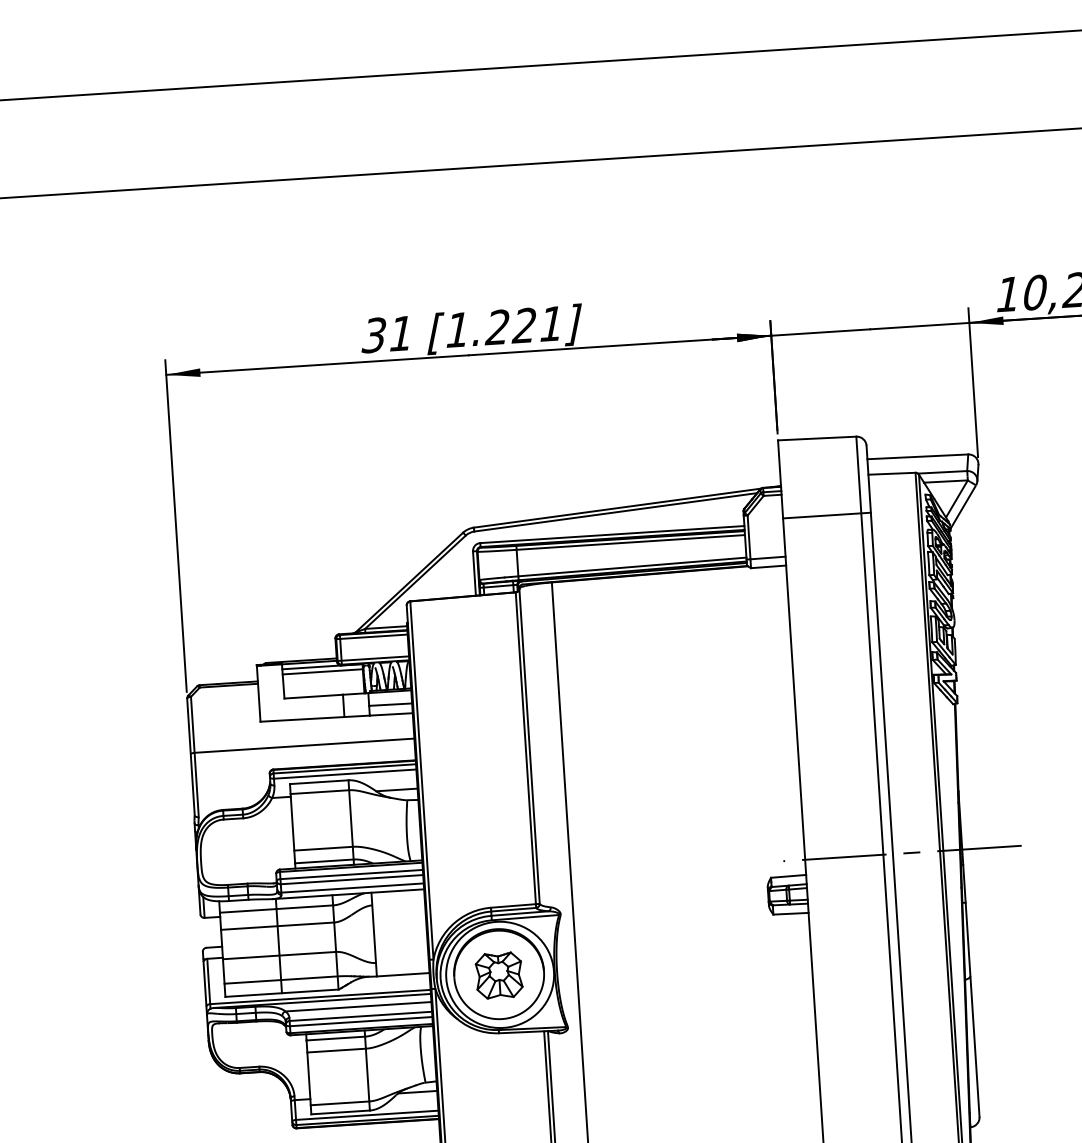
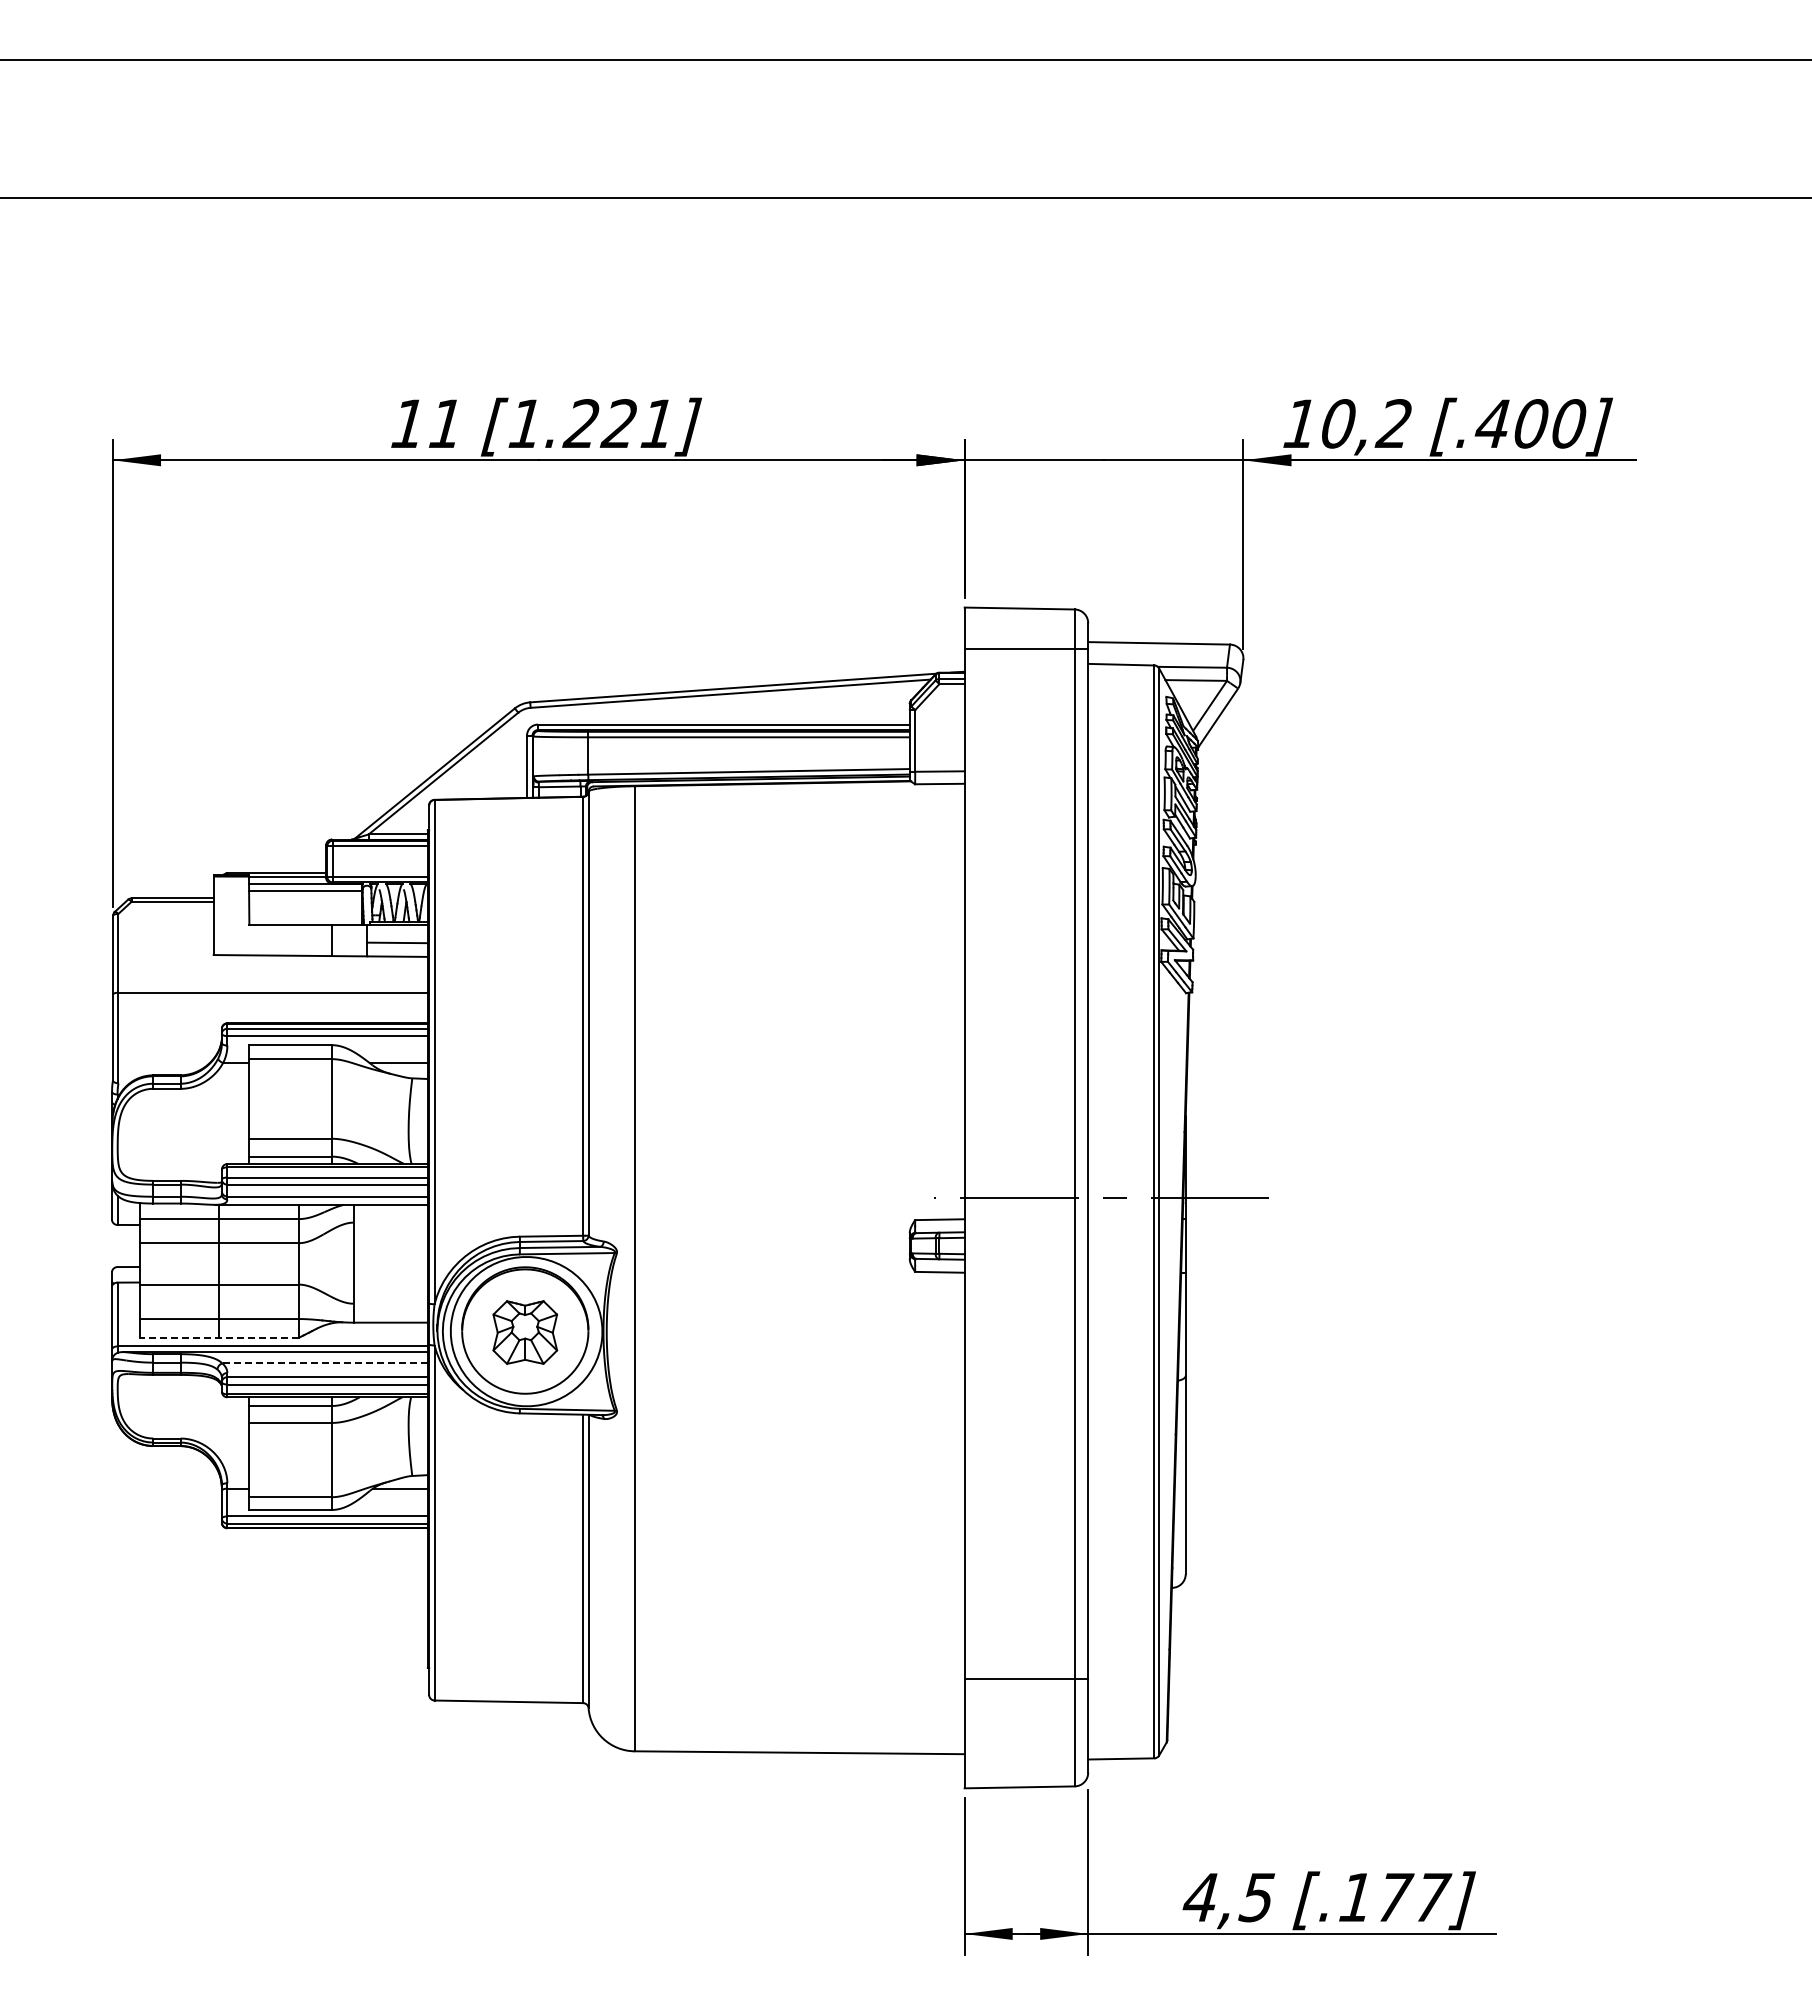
text: (373, 335) -> (406, 423), 31 -> 11
line: (827, 515) -> (1026, 649), moved
line: (282, 993) -> (219, 1337), solid -> dashed
line: (358, 1006) -> (325, 1363), solid -> dashed

